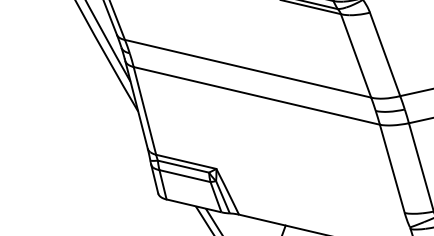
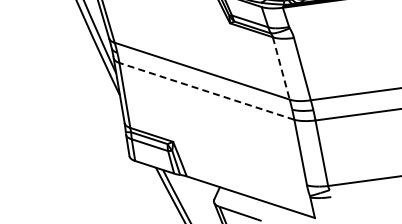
line: (356, 55) -> (281, 68), solid -> dashed
line: (256, 96) -> (206, 91), solid -> dashed

